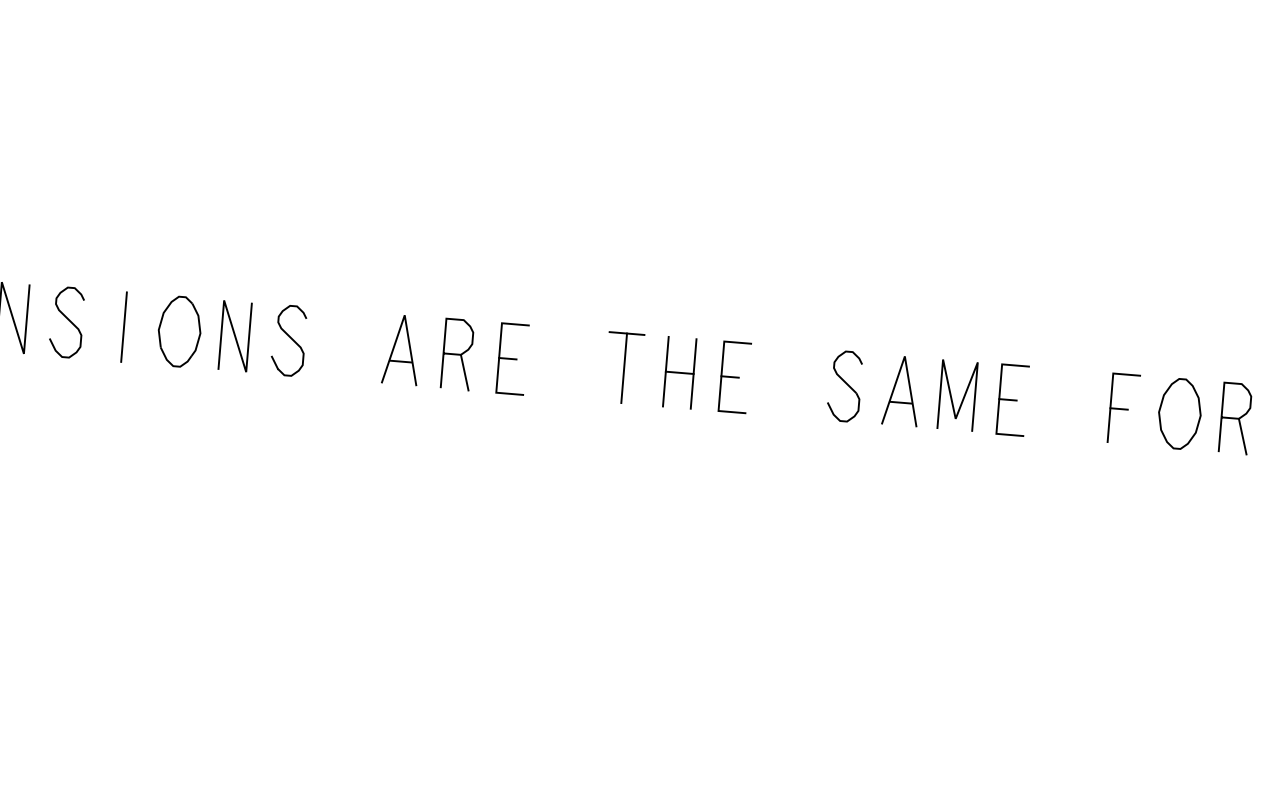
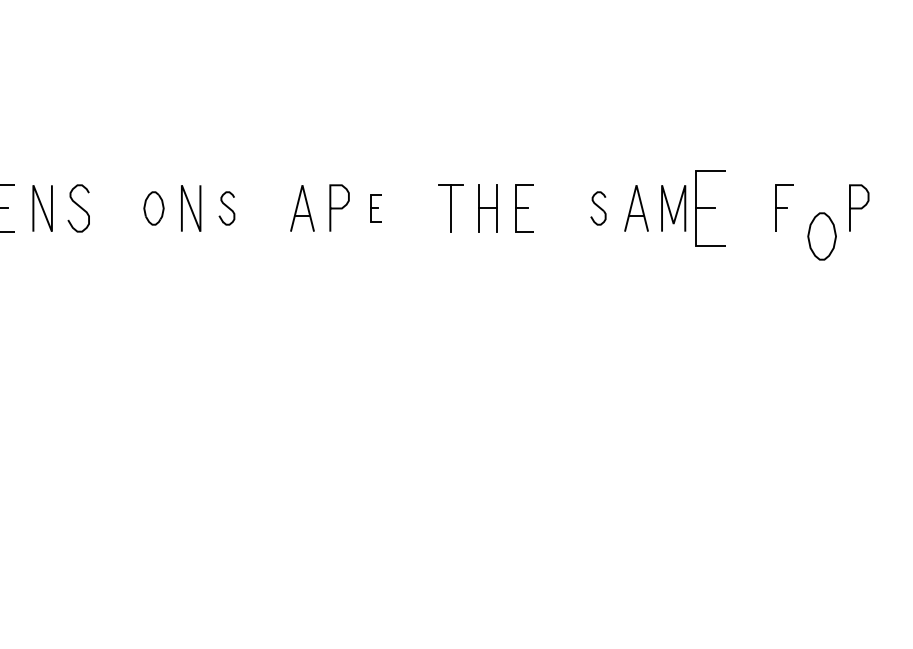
line: (123, 327) -> (116, 208), removed
part: (178, 331) -> (153, 208), size x0.7
part: (288, 340) -> (226, 208), size x0.7
part: (511, 358) -> (375, 208), size x0.6
line: (463, 371) -> (344, 219), removed
part: (845, 386) -> (598, 208), size x0.7
part: (1012, 400) -> (710, 208), size x1.6
part: (1178, 413) -> (821, 236), moved
line: (1241, 435) -> (864, 219), removed

